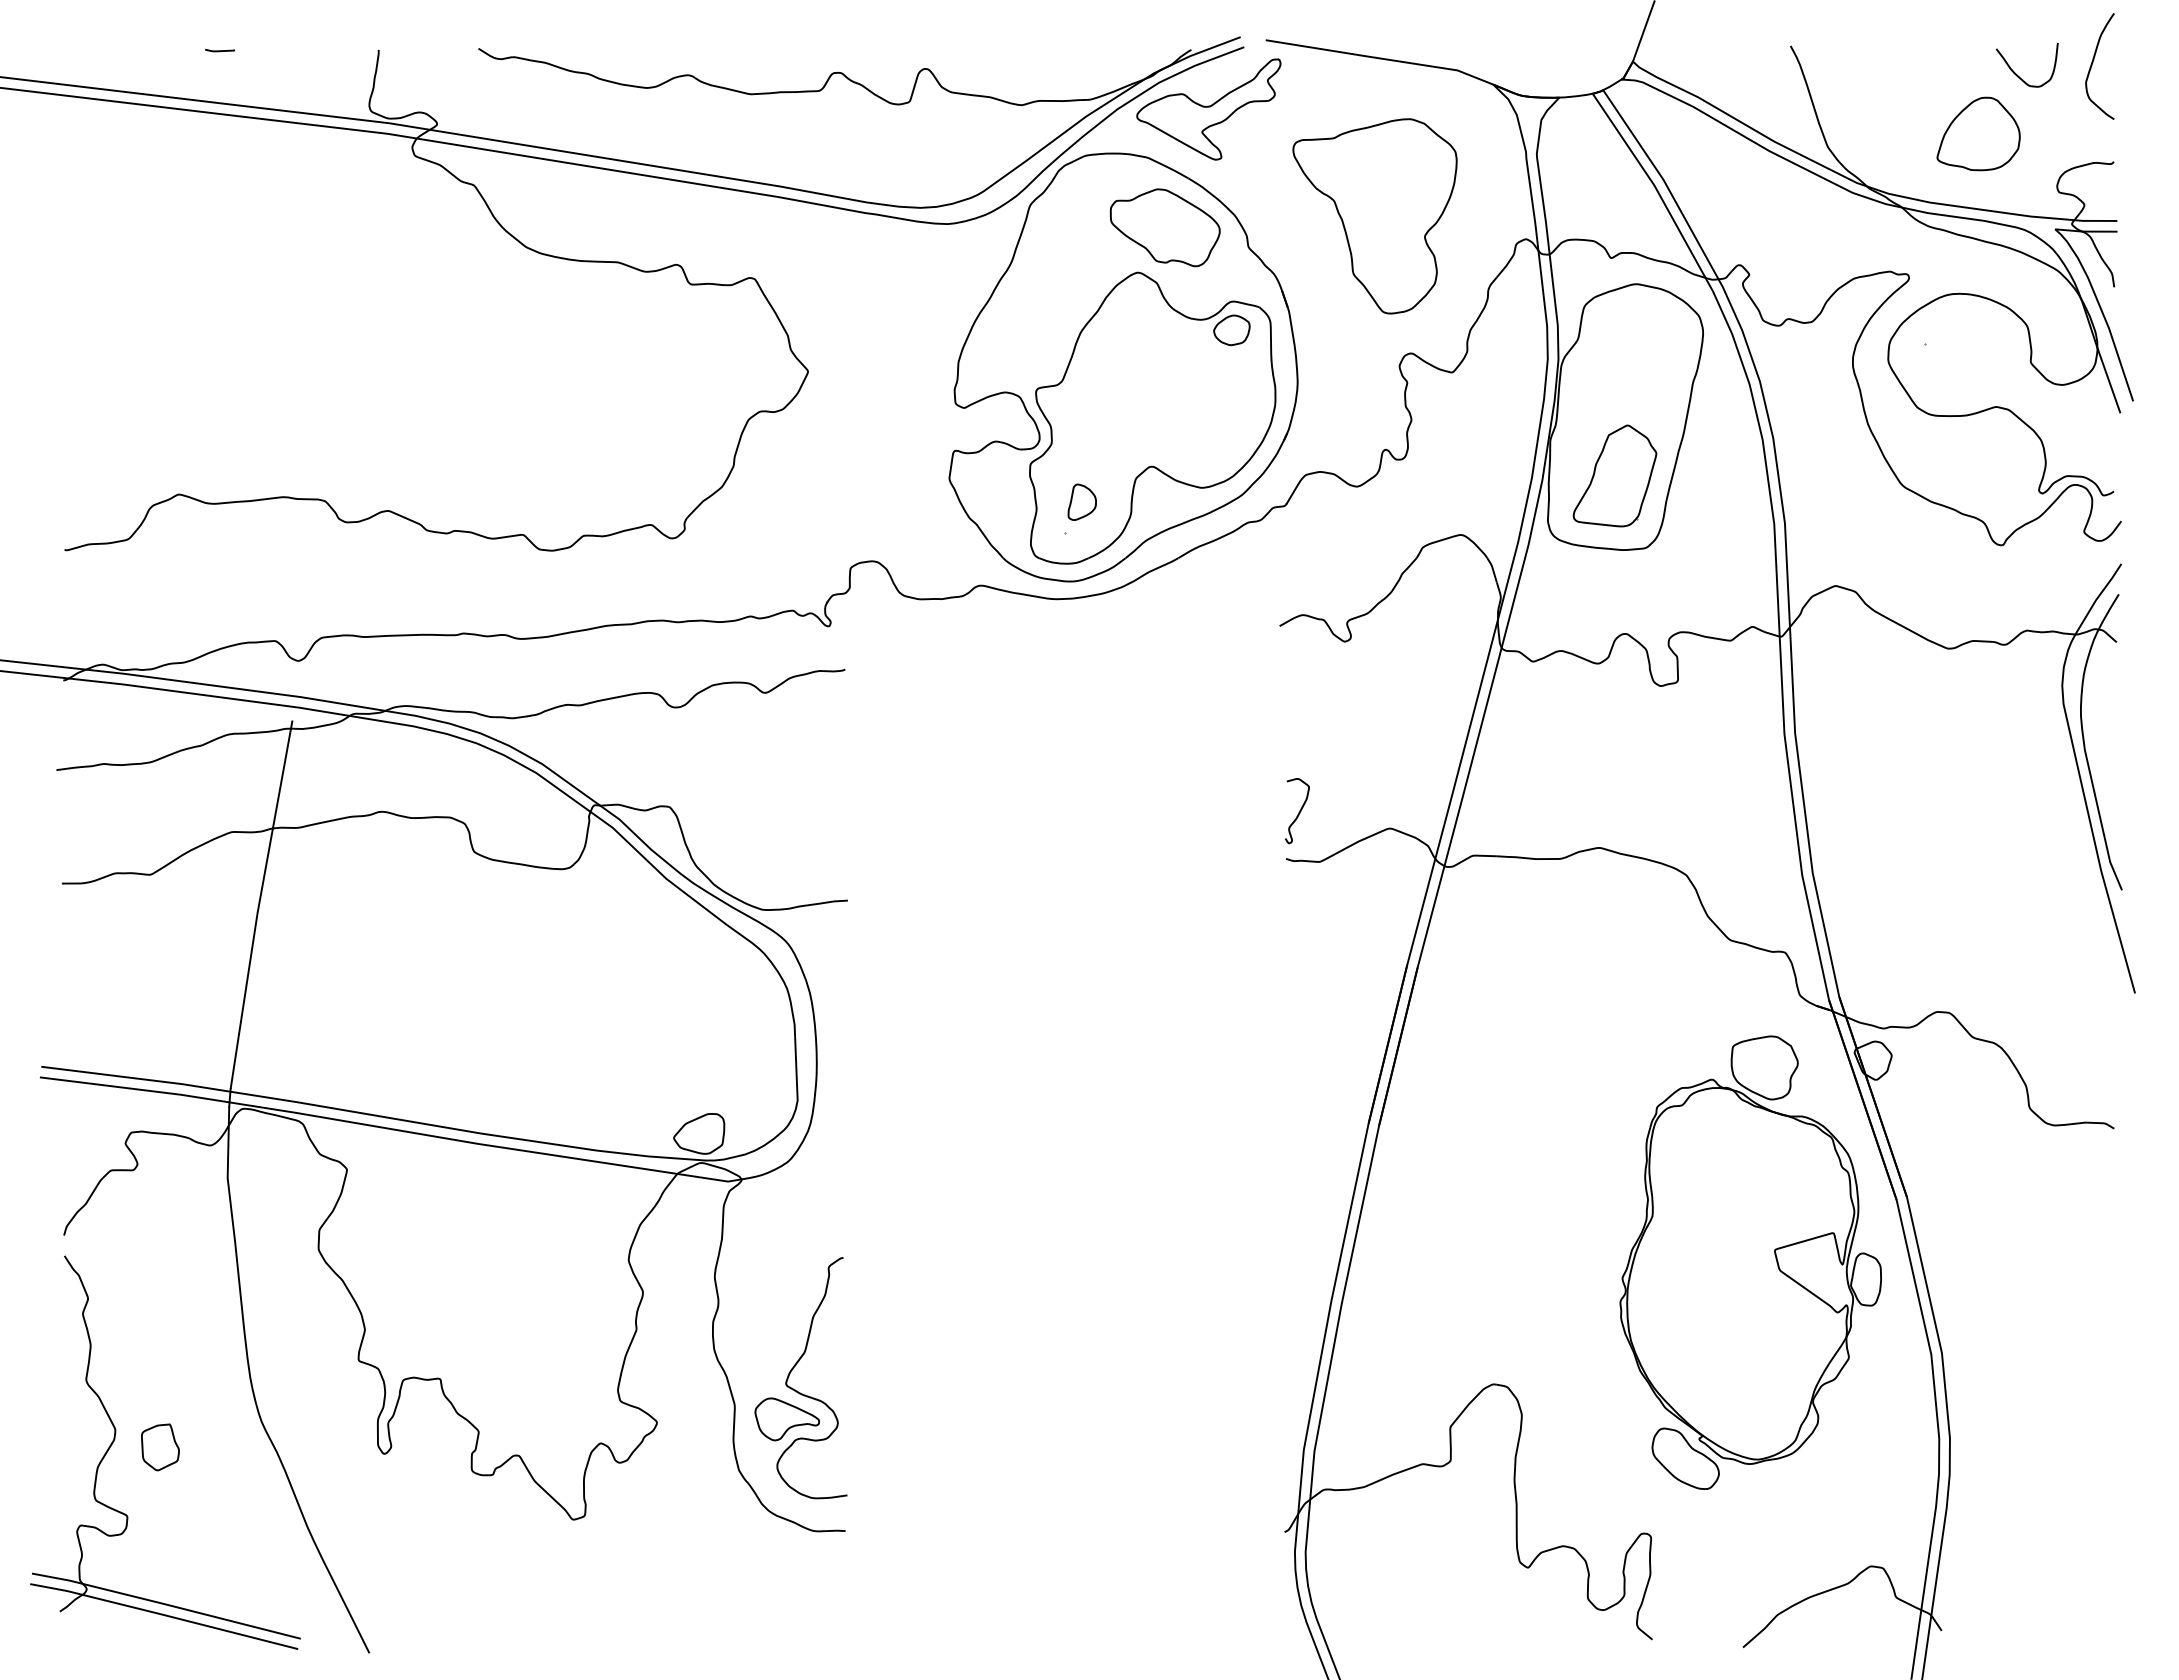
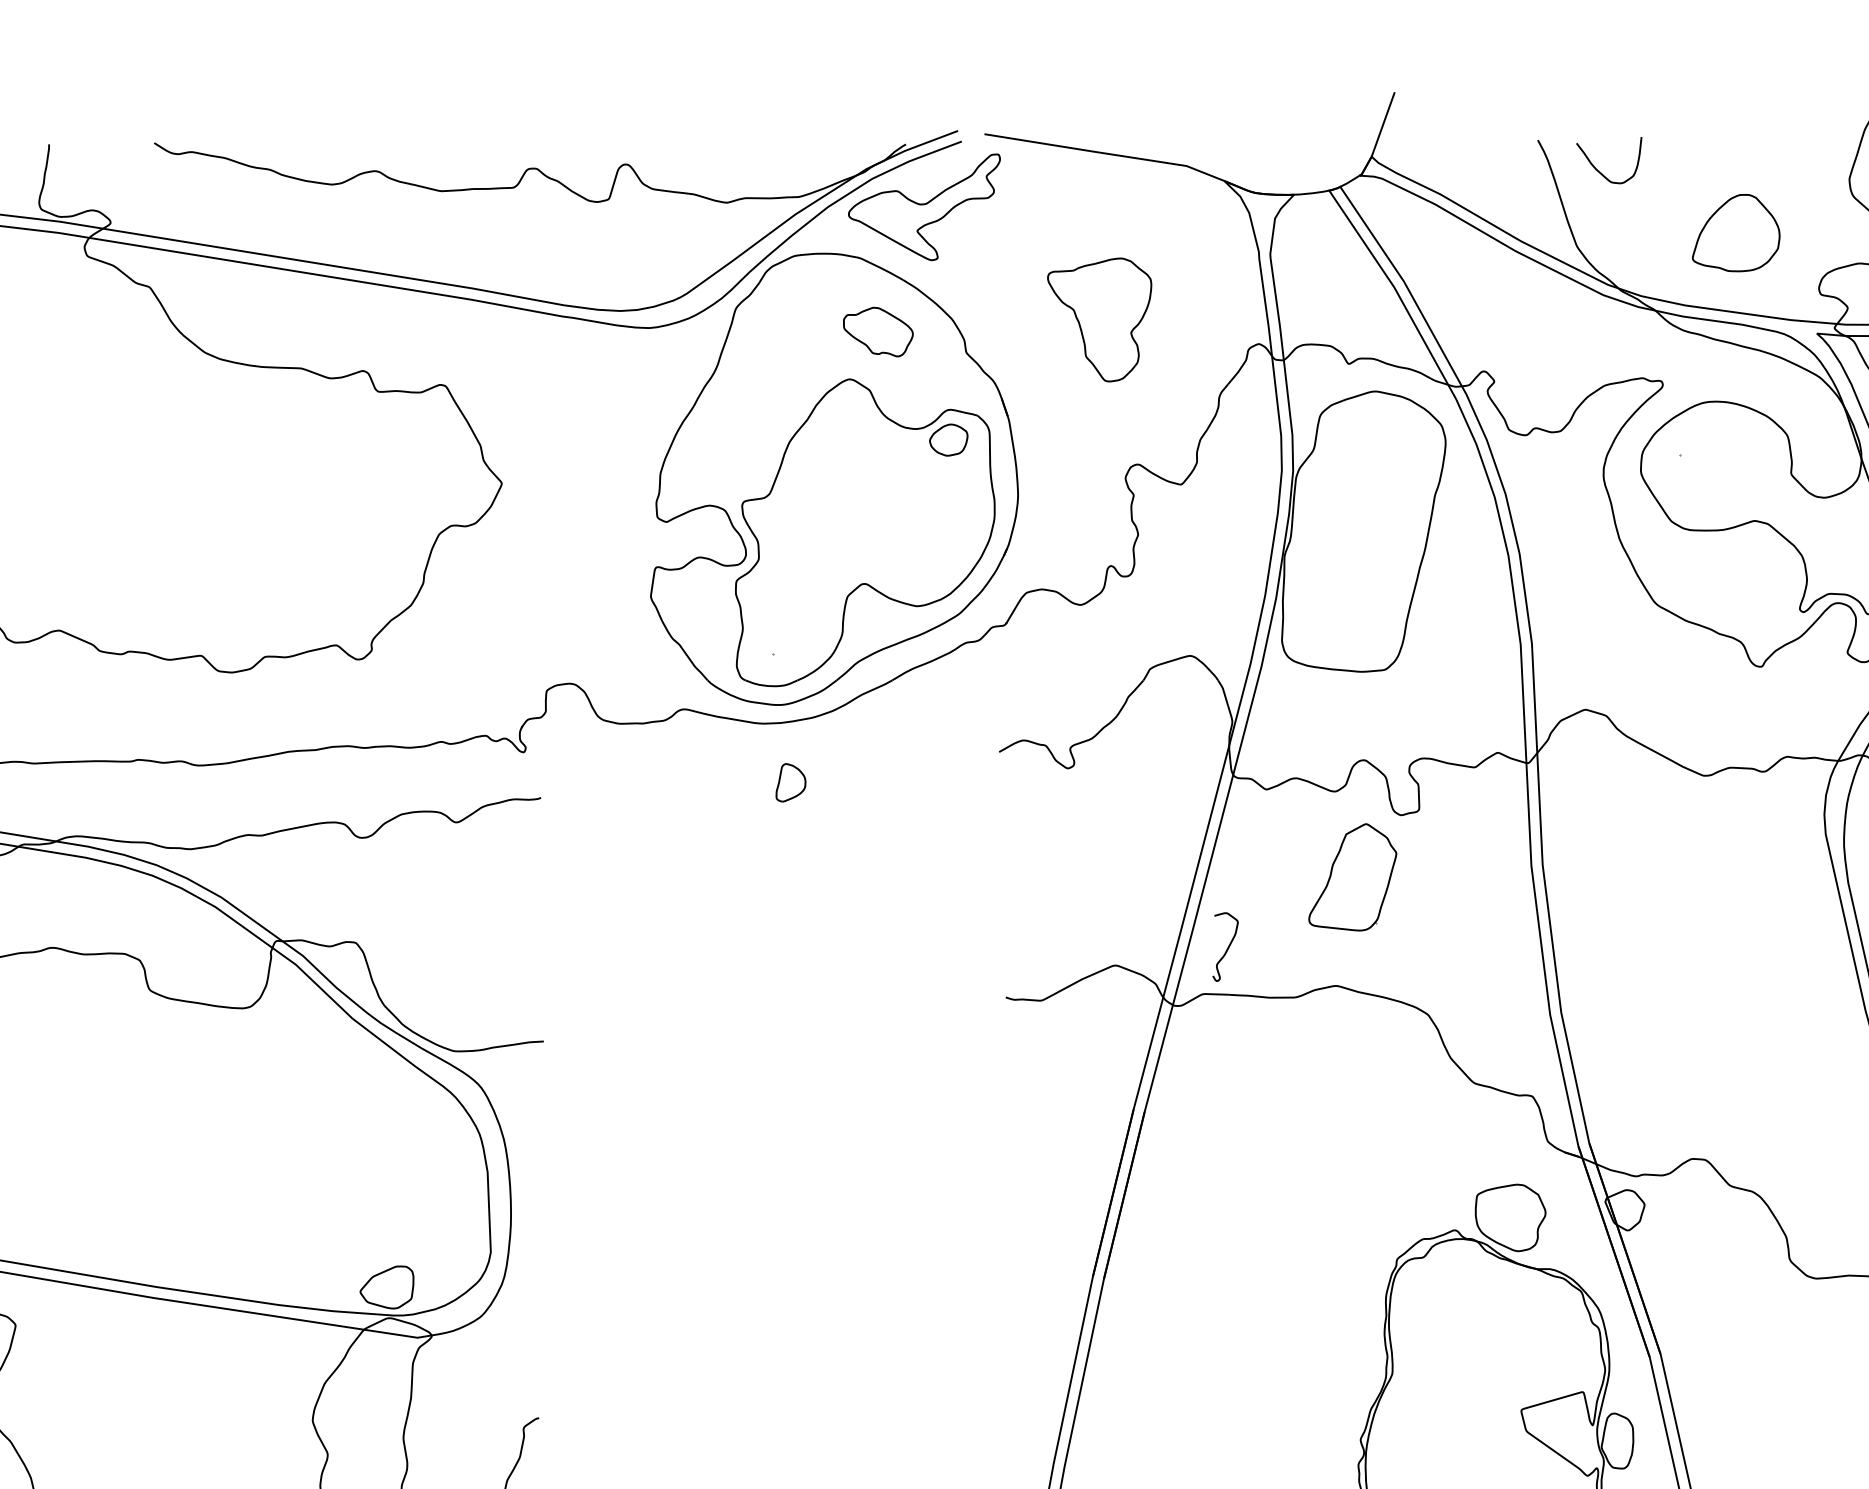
curve: (2016, 73) -> (1597, 169), moved
part: (1374, 216) -> (1099, 320), size x0.6
part: (1164, 227) -> (877, 331), size x0.6
part: (1614, 475) -> (1352, 876), moved
part: (1081, 501) -> (790, 781), moved
curve: (1298, 812) -> (1226, 948), moved

